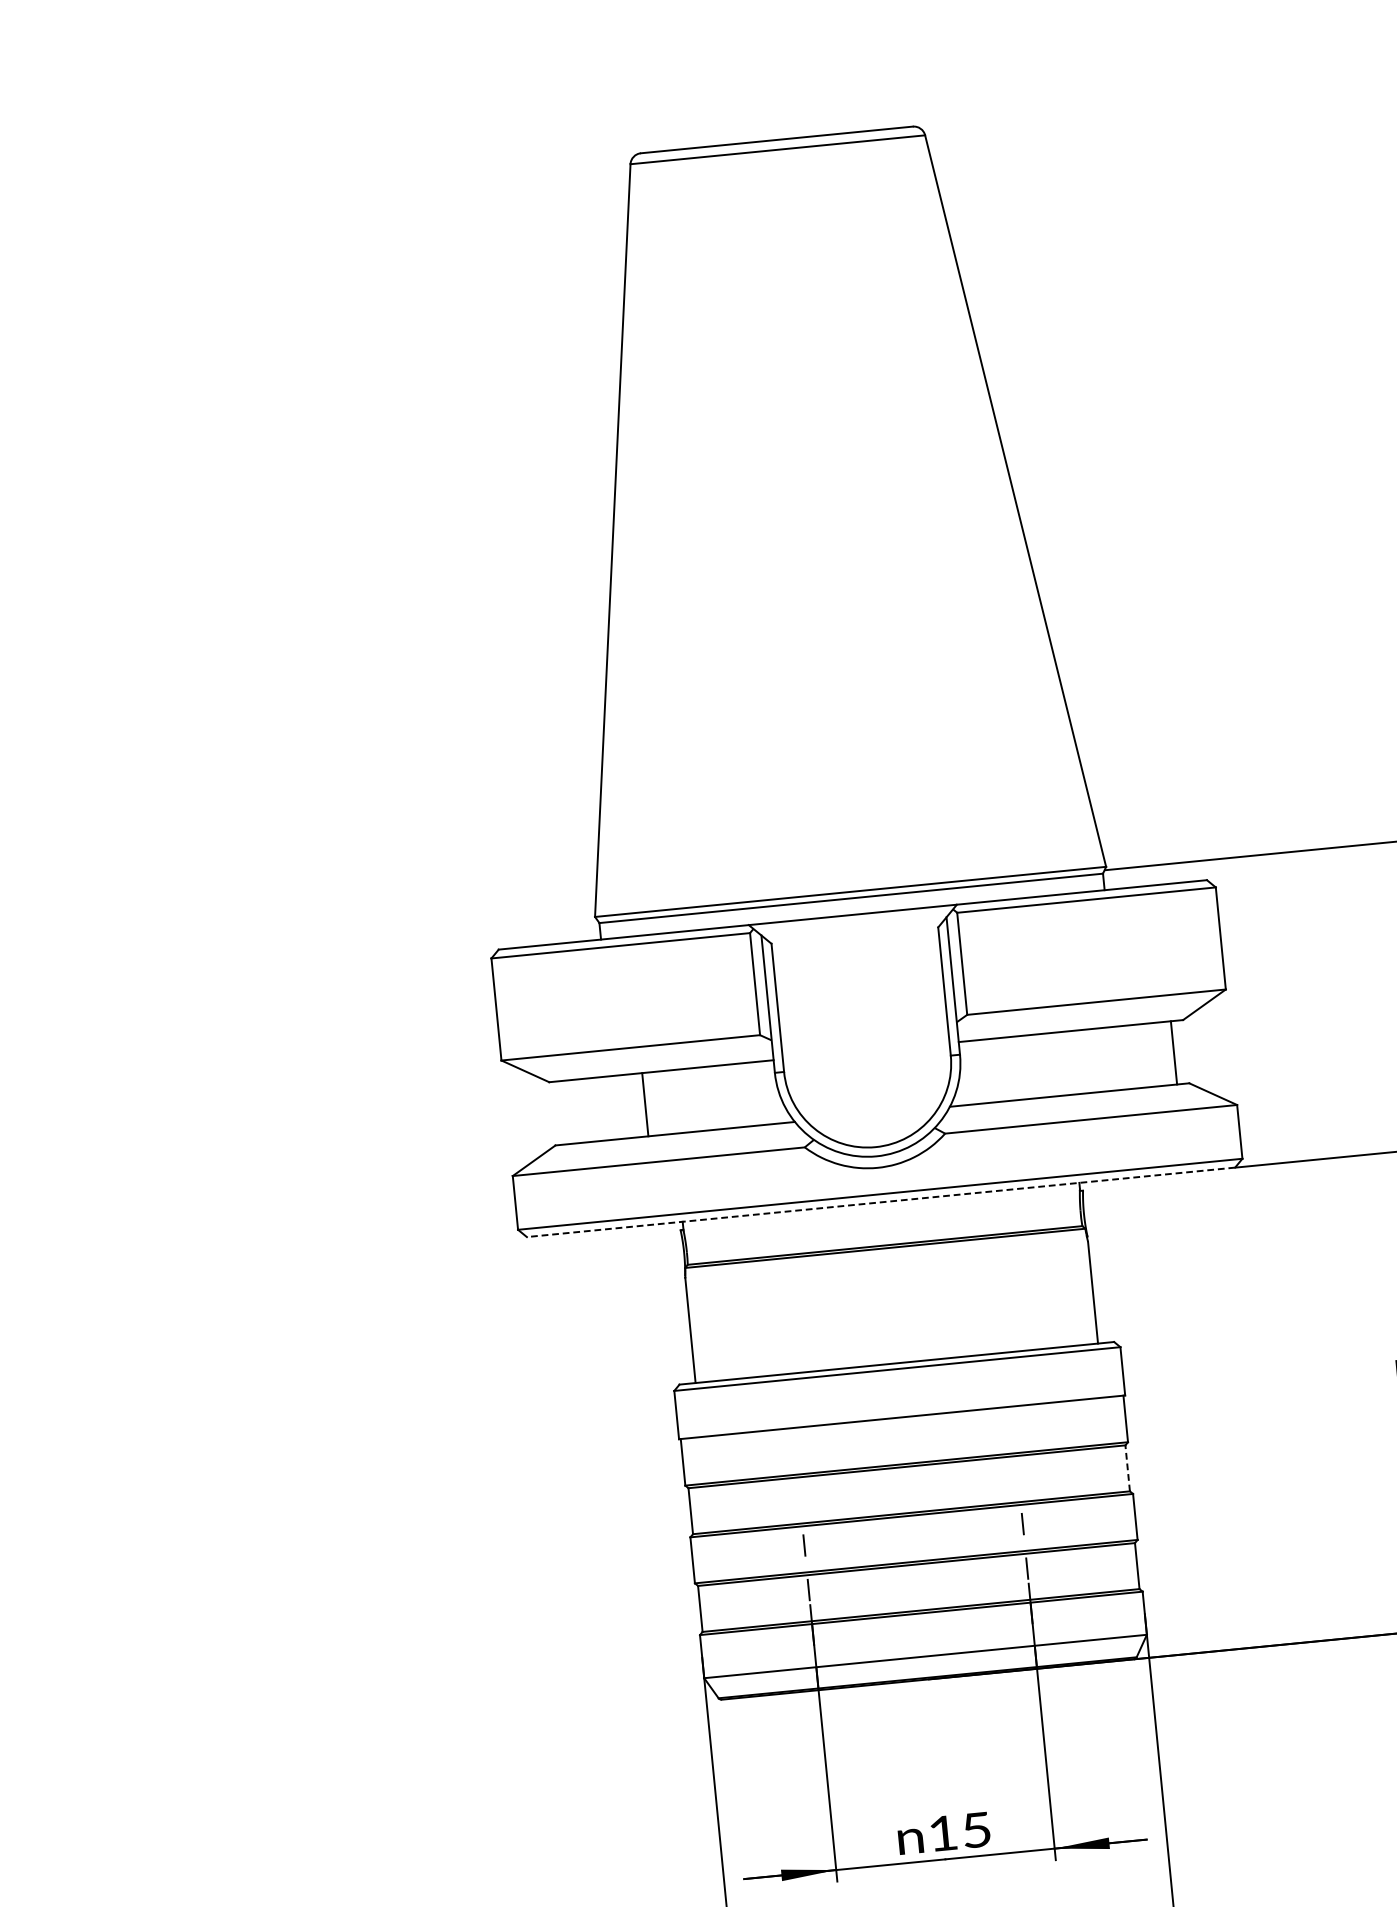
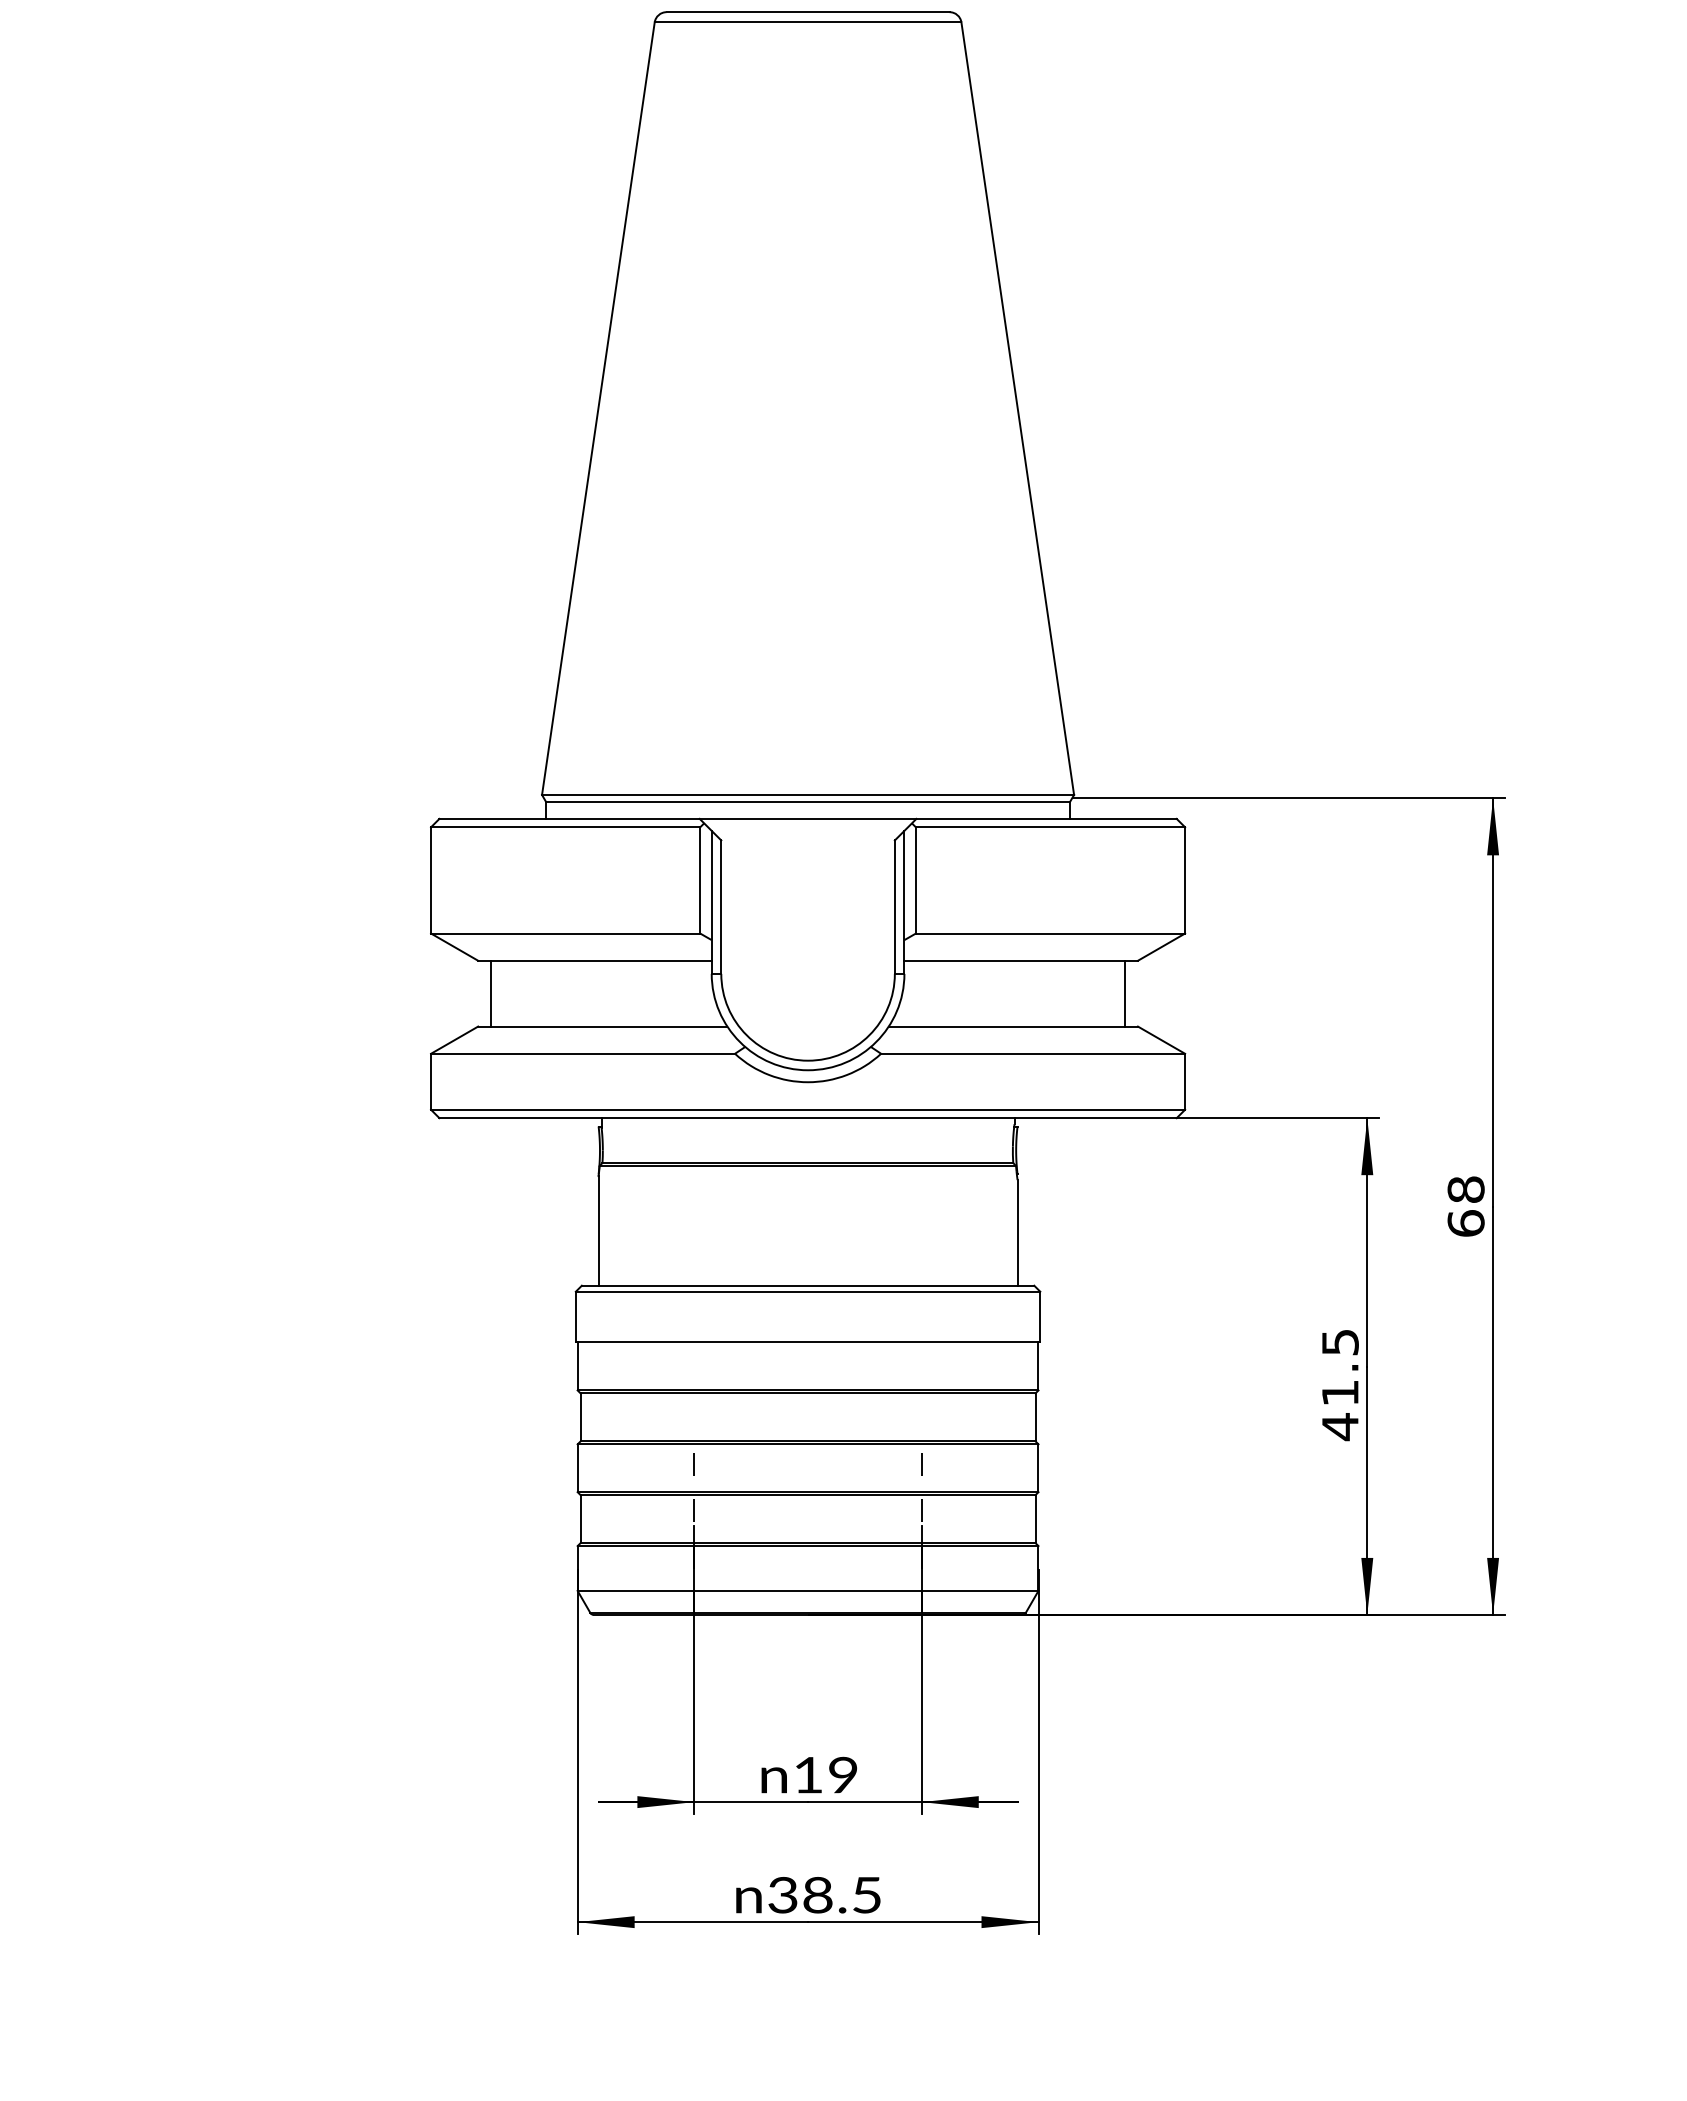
line: (644, 1104) -> (490, 993), moved
line: (881, 1202) -> (808, 1118), dashed -> solid
line: (1127, 1468) -> (1035, 1417), dashed -> solid
text: (976, 1829) -> (843, 1774), 15 -> 19

